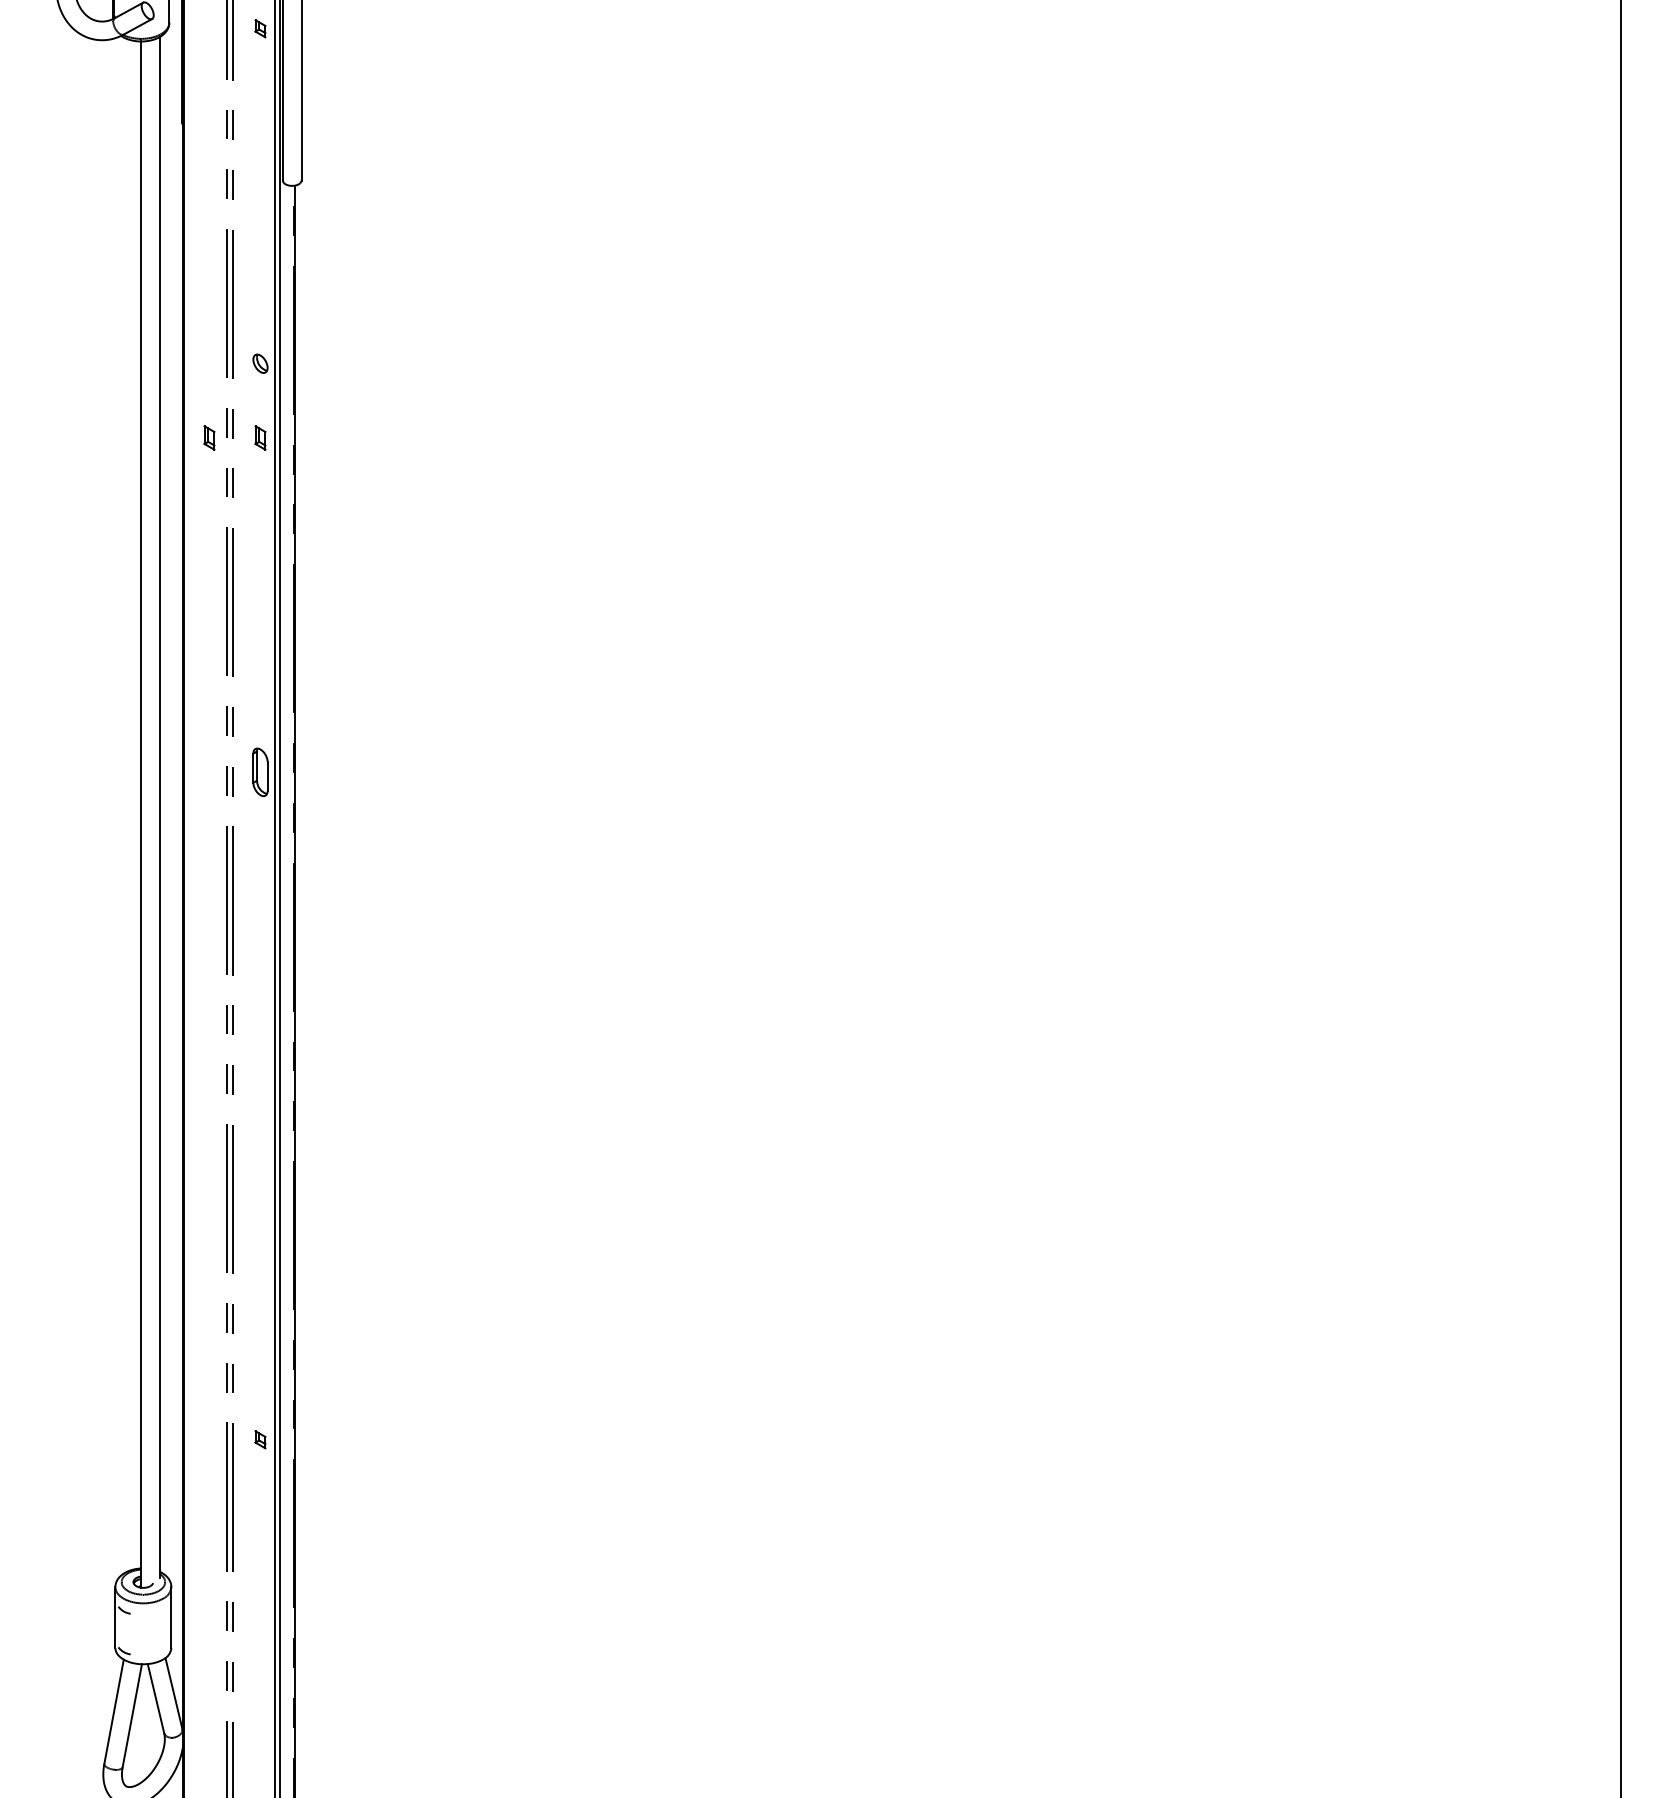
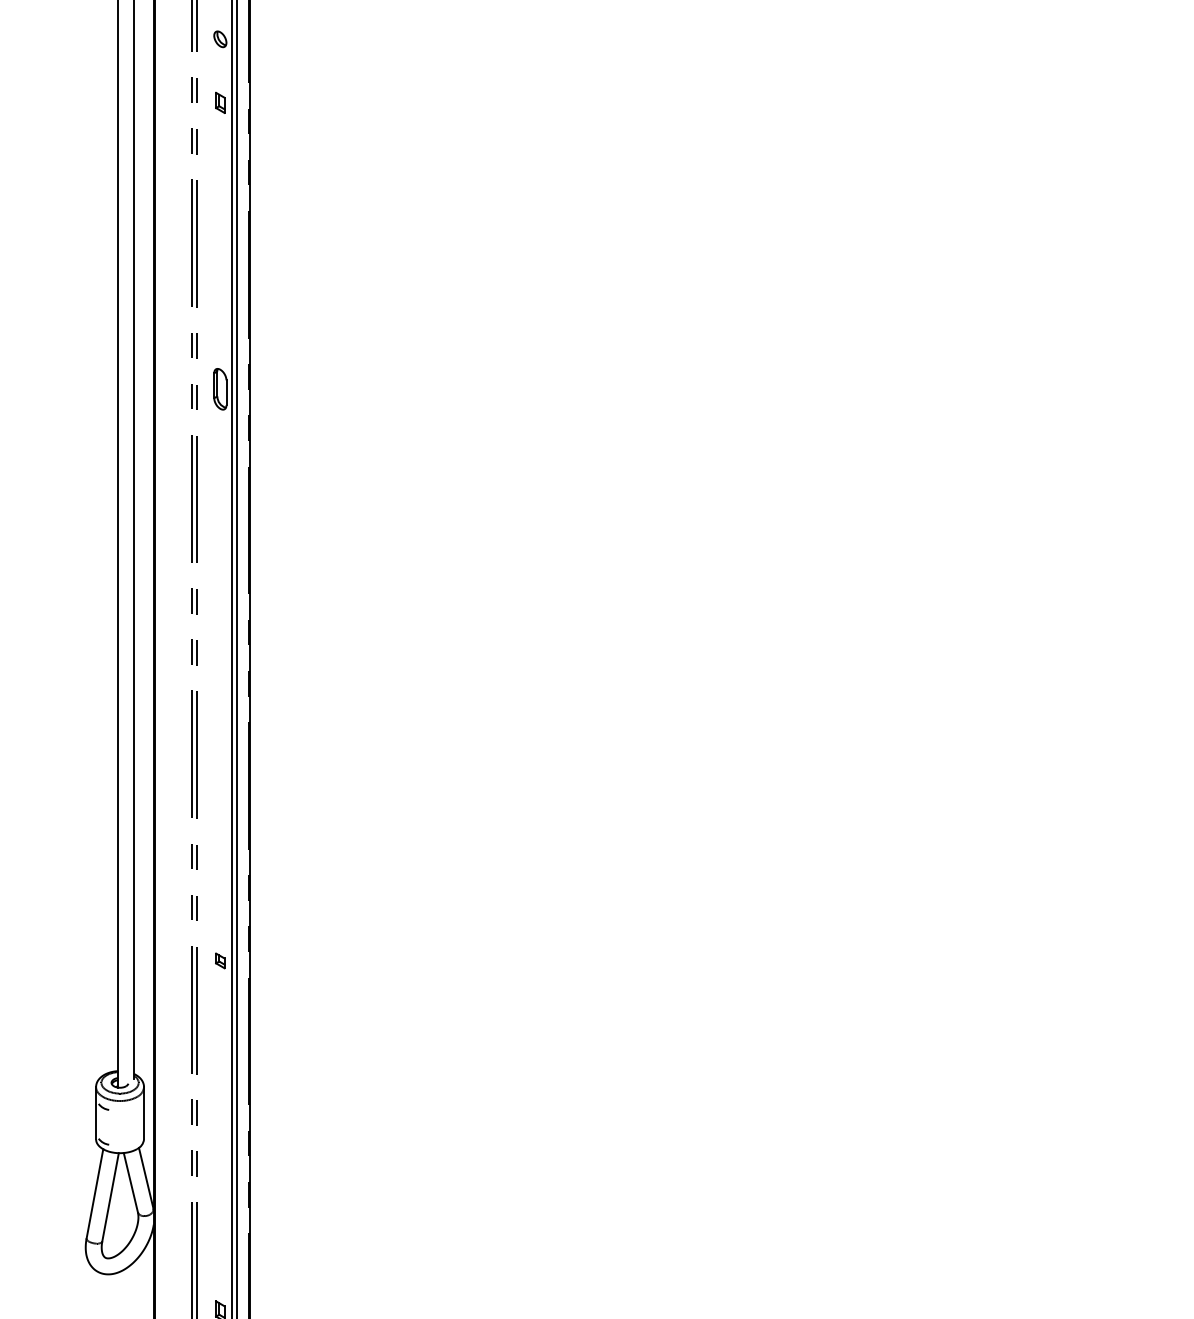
part: (209, 437) -> (176, 102), removed

